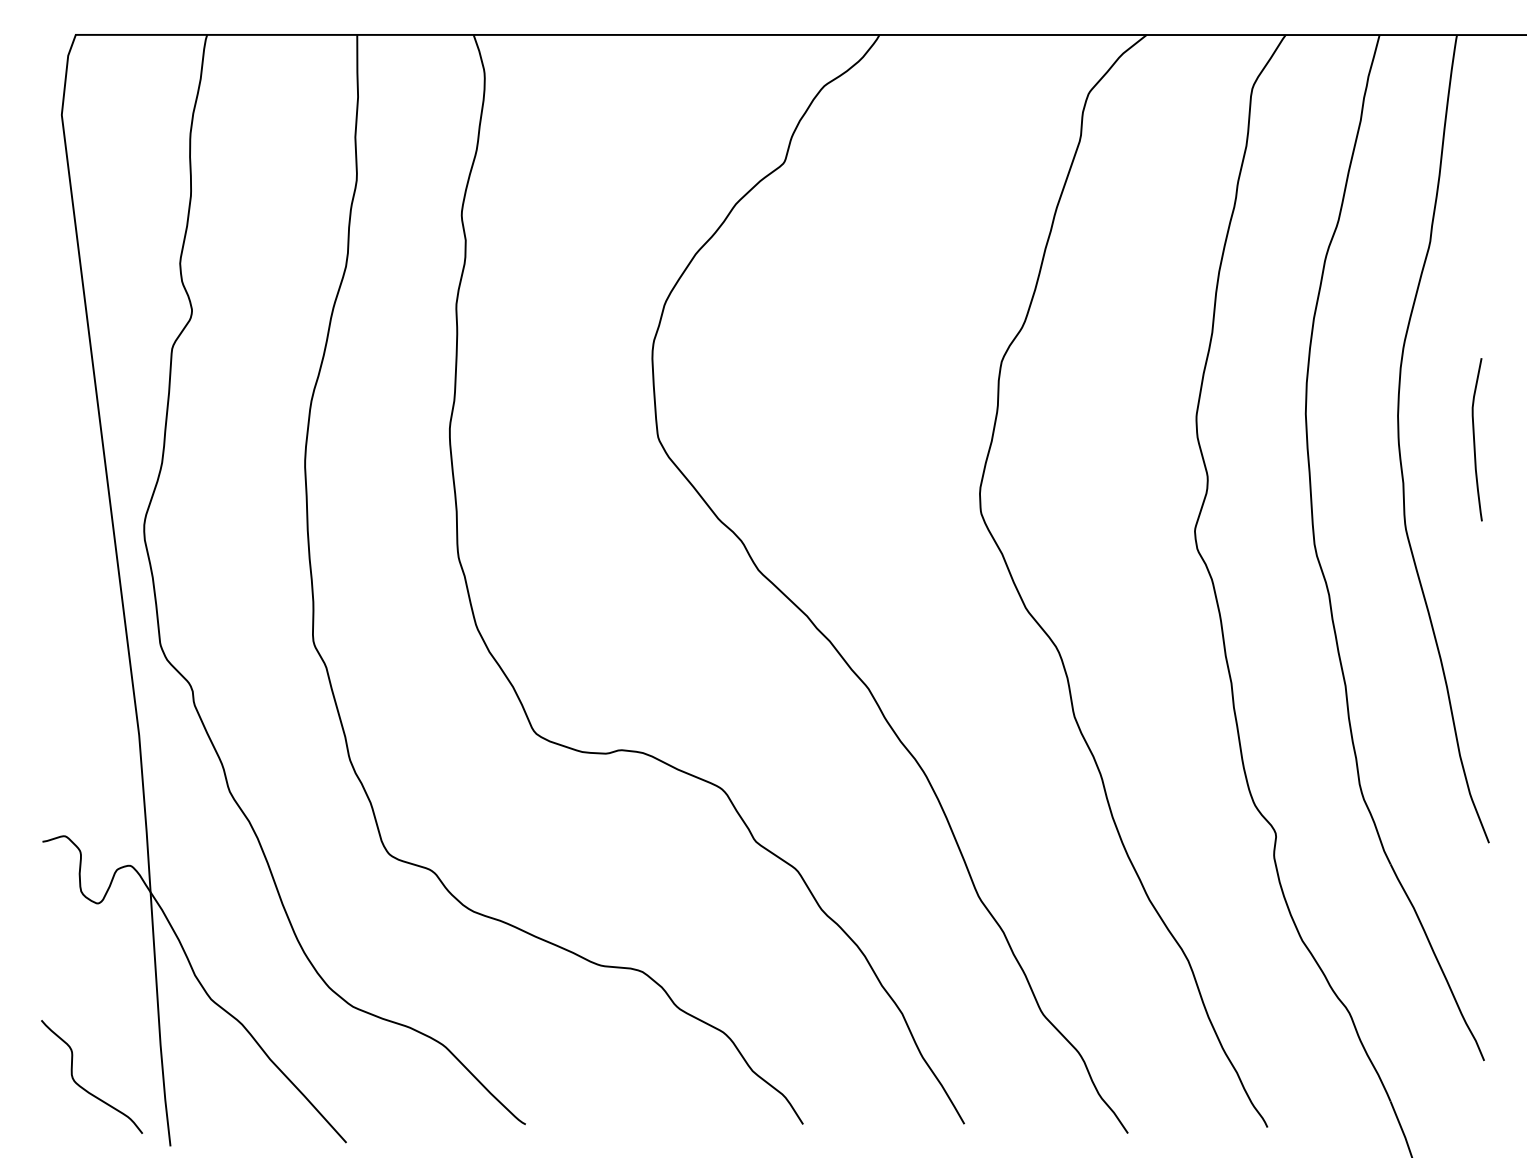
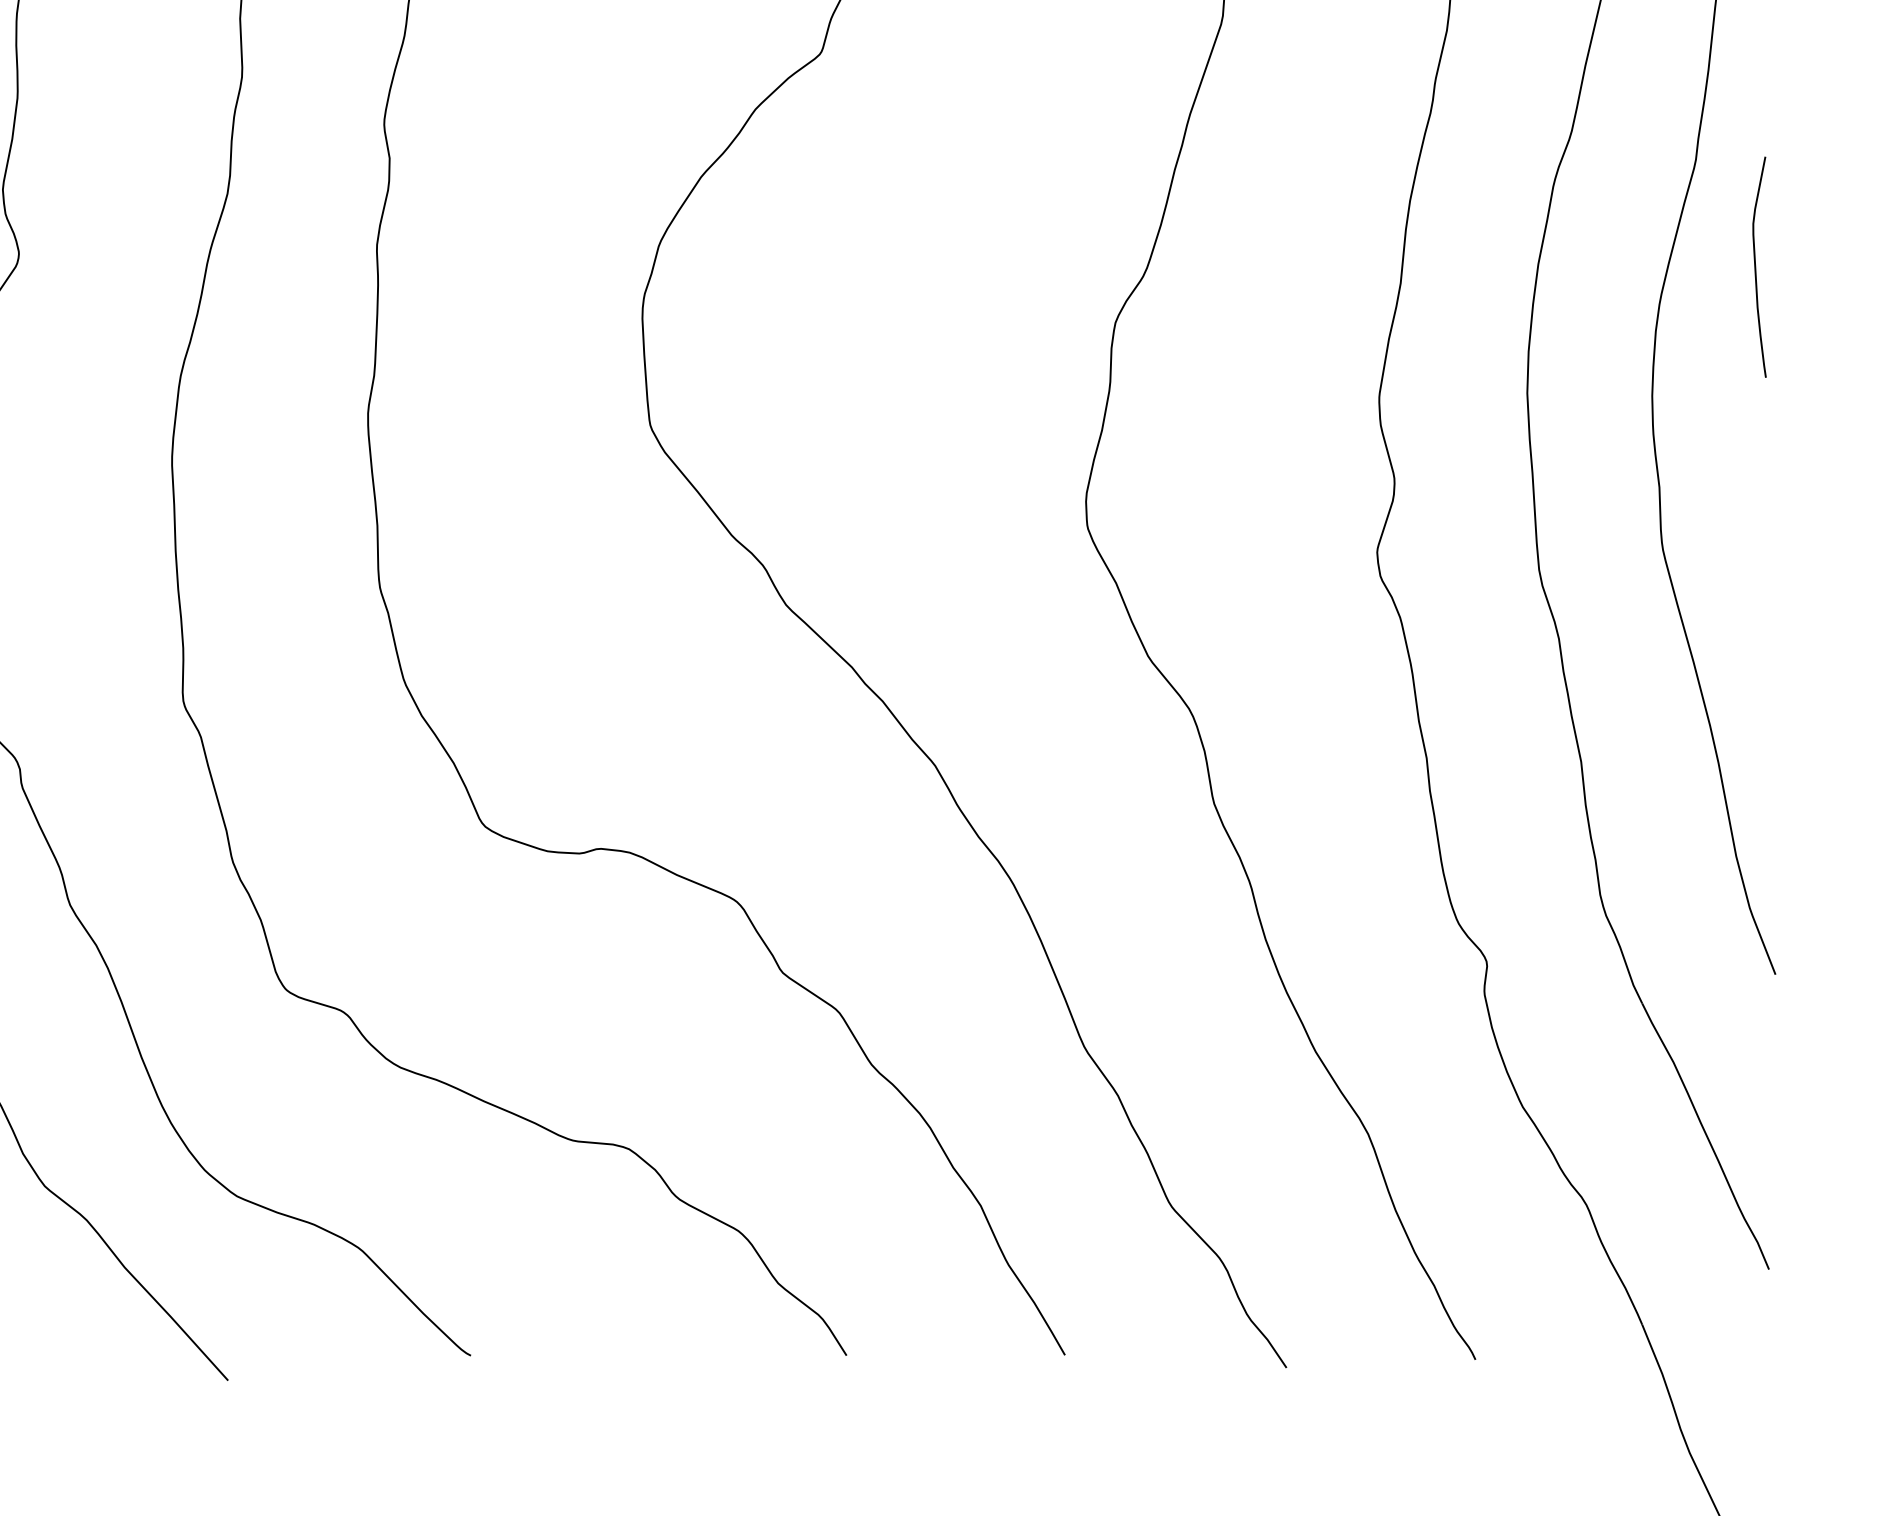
curve: (1474, 439) -> (1755, 266), moved

